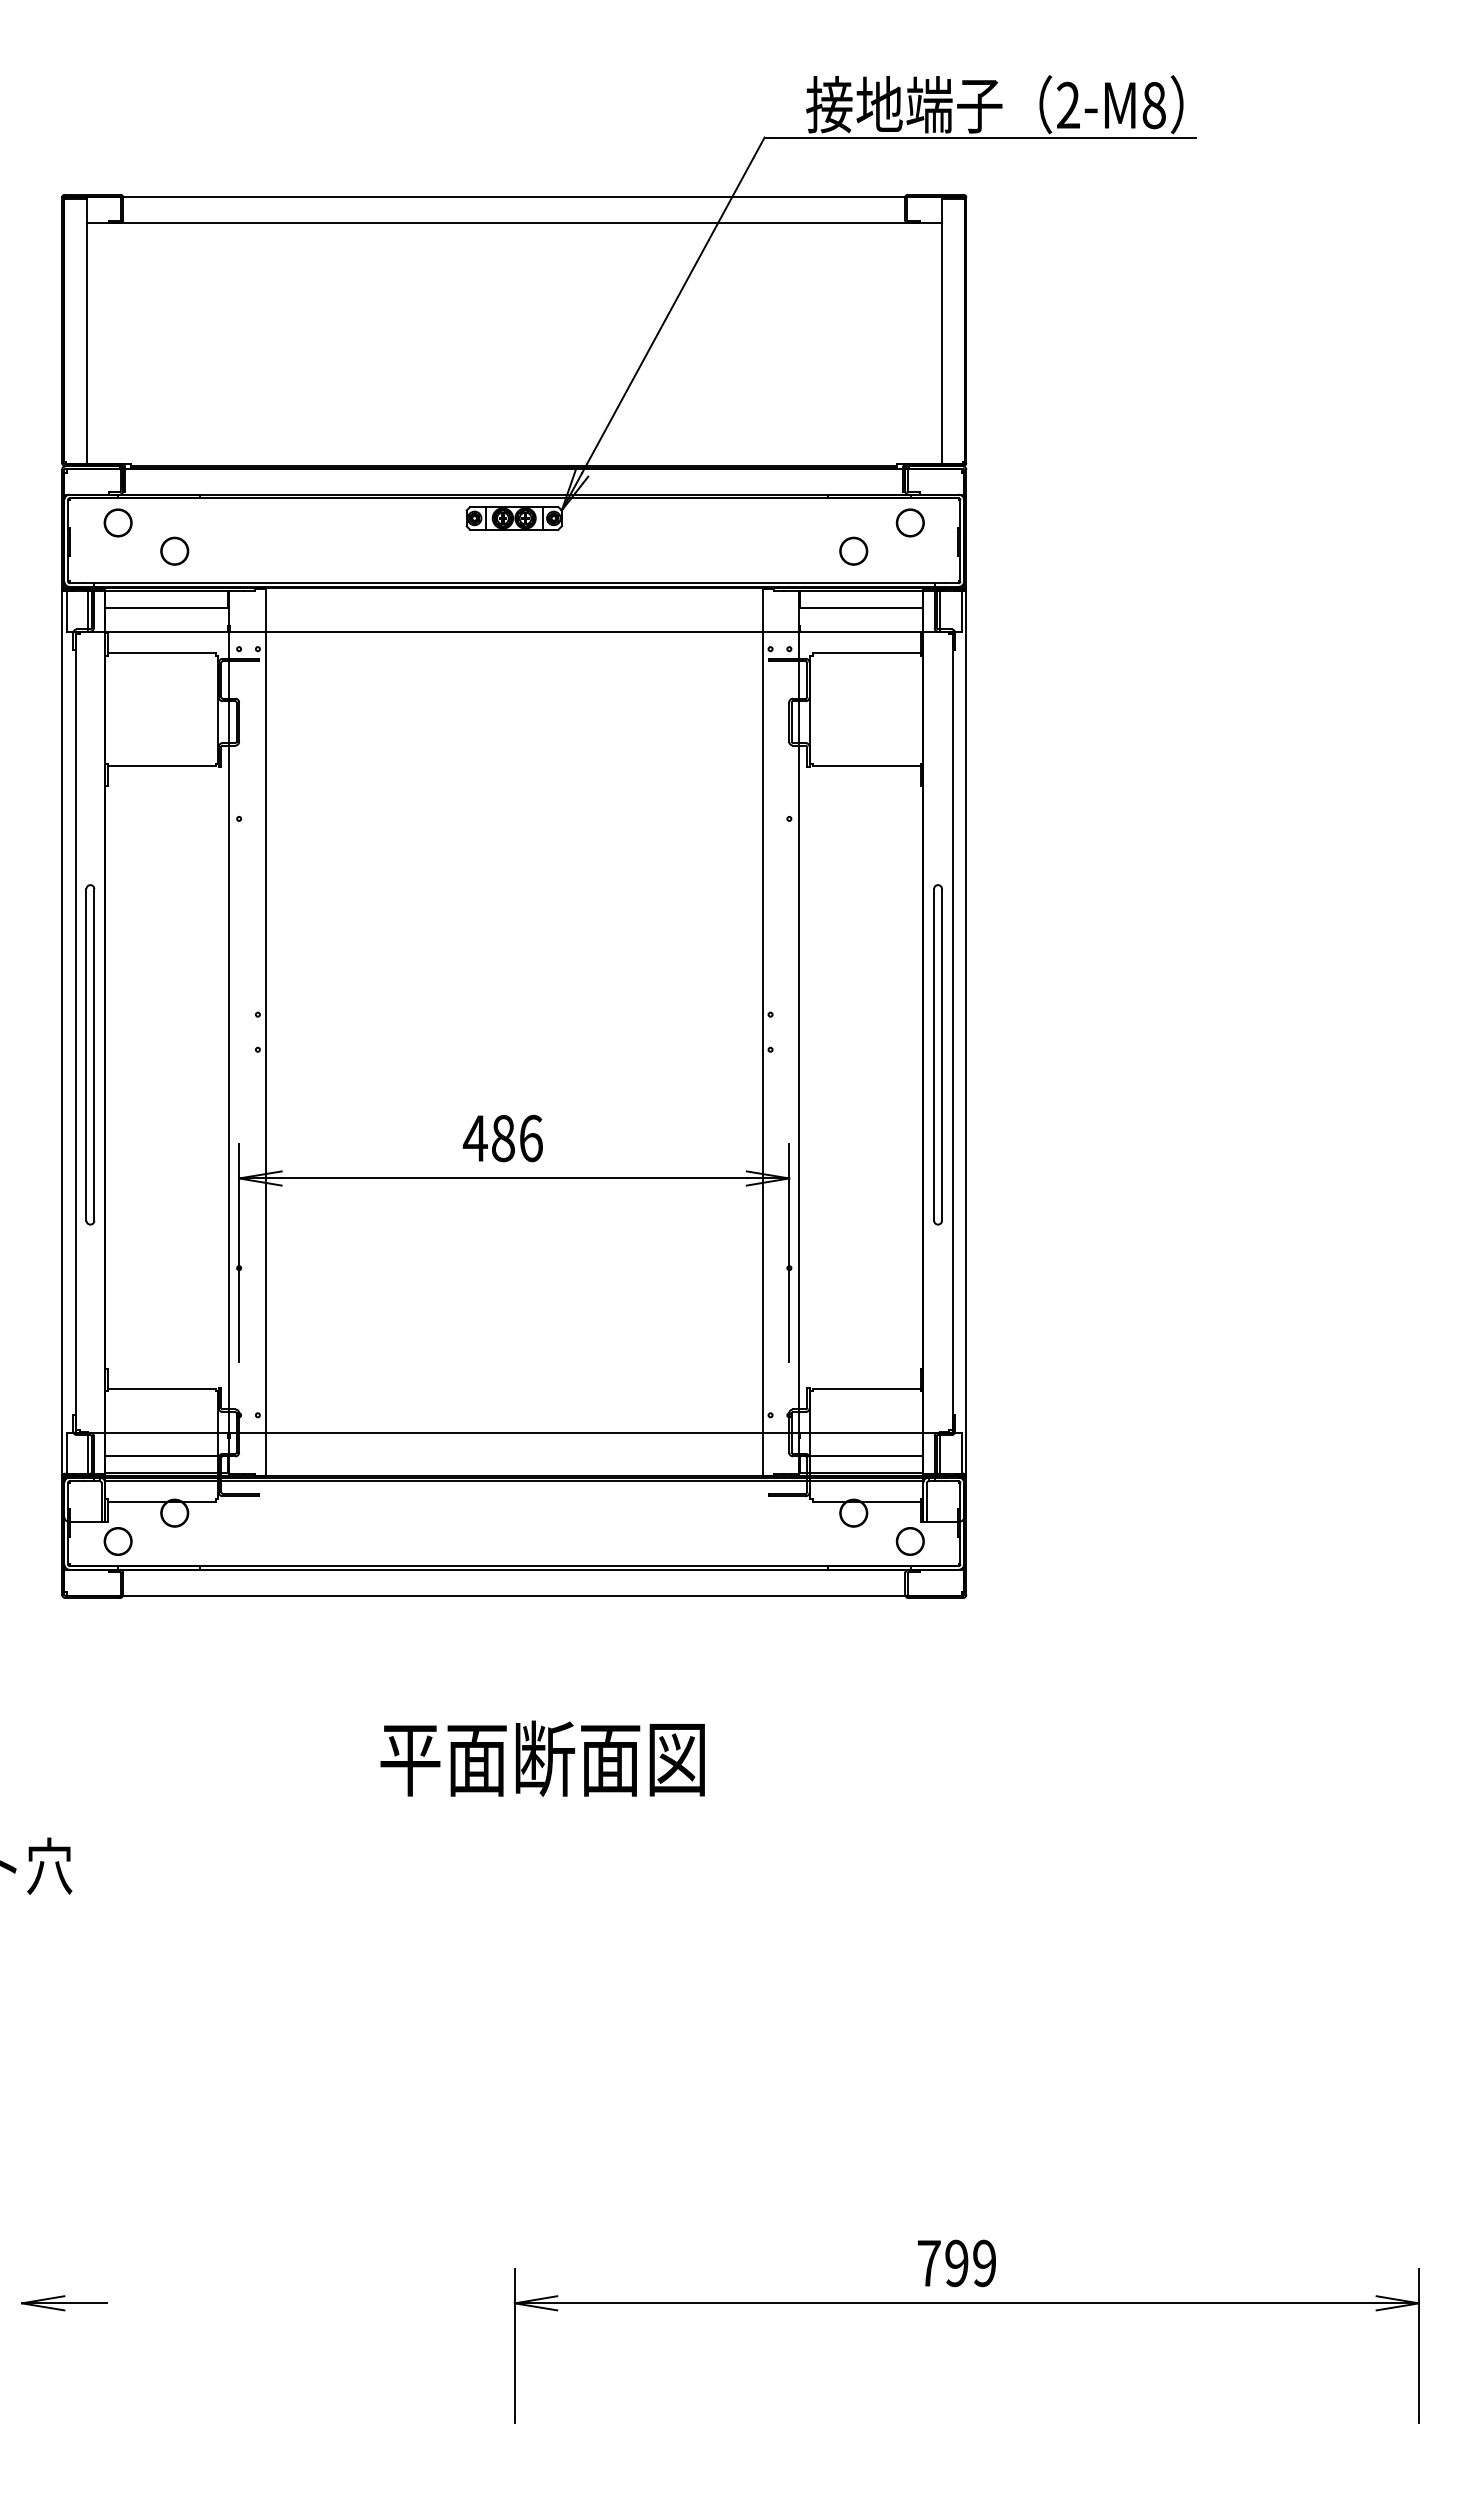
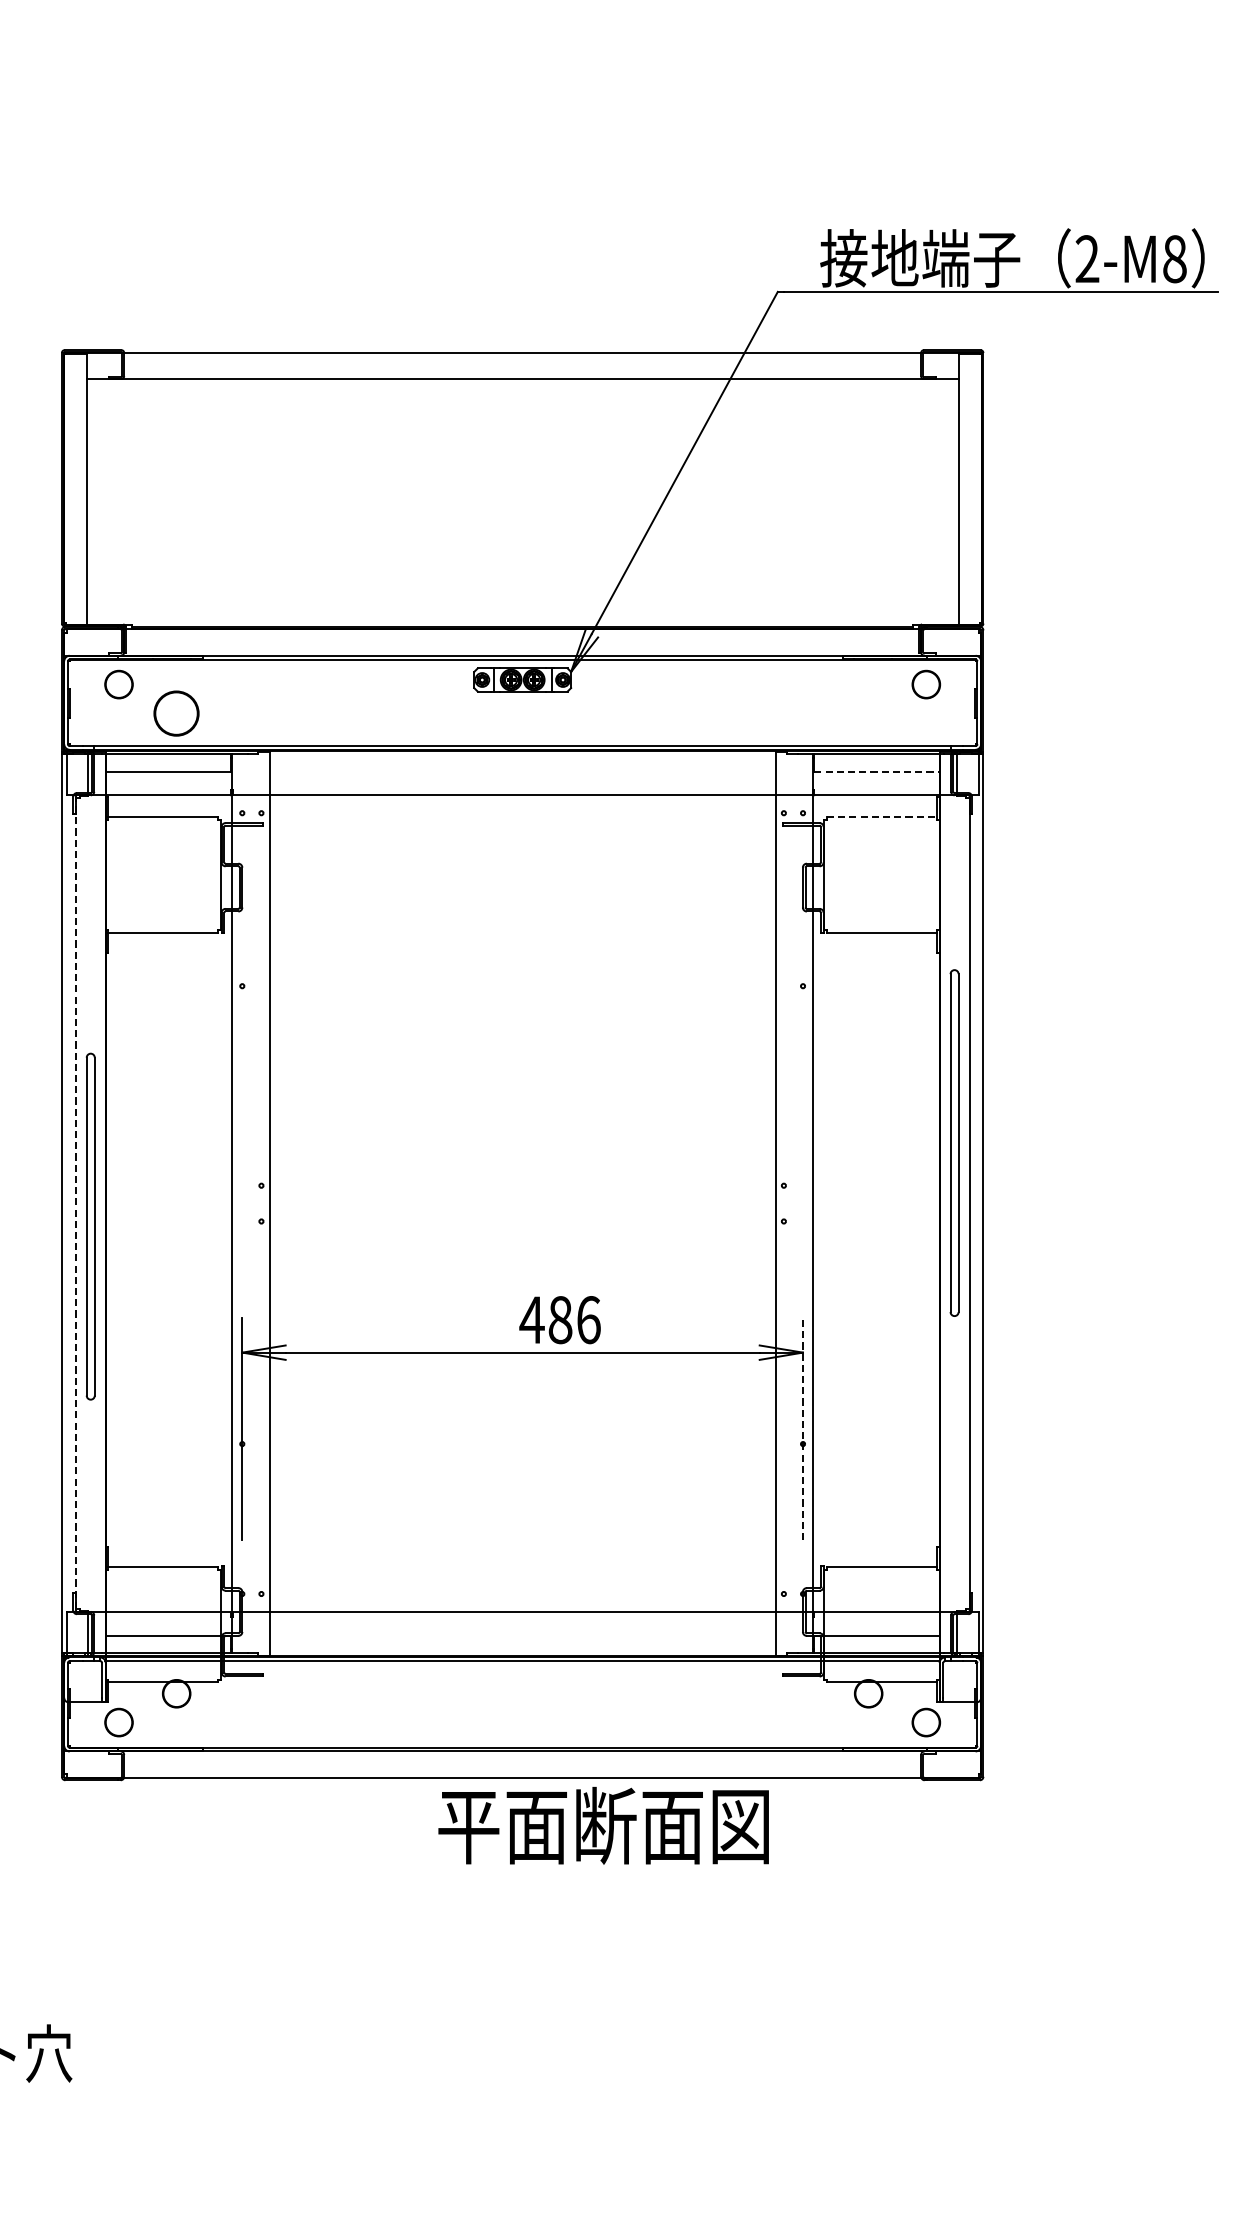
circle: (174, 550) -> (176, 712), size x1.6
circle: (853, 550) -> (868, 712), removed
line: (862, 608) -> (877, 771), solid -> dashed
line: (866, 653) -> (881, 817), solid -> dashed
line: (75, 1032) -> (75, 1203), solid -> dashed
part: (937, 1054) -> (954, 1142), moved
text: (502, 1138) -> (559, 1320), moved
line: (789, 1253) -> (803, 1429), solid -> dashed
text: (542, 1758) -> (603, 1825), moved

